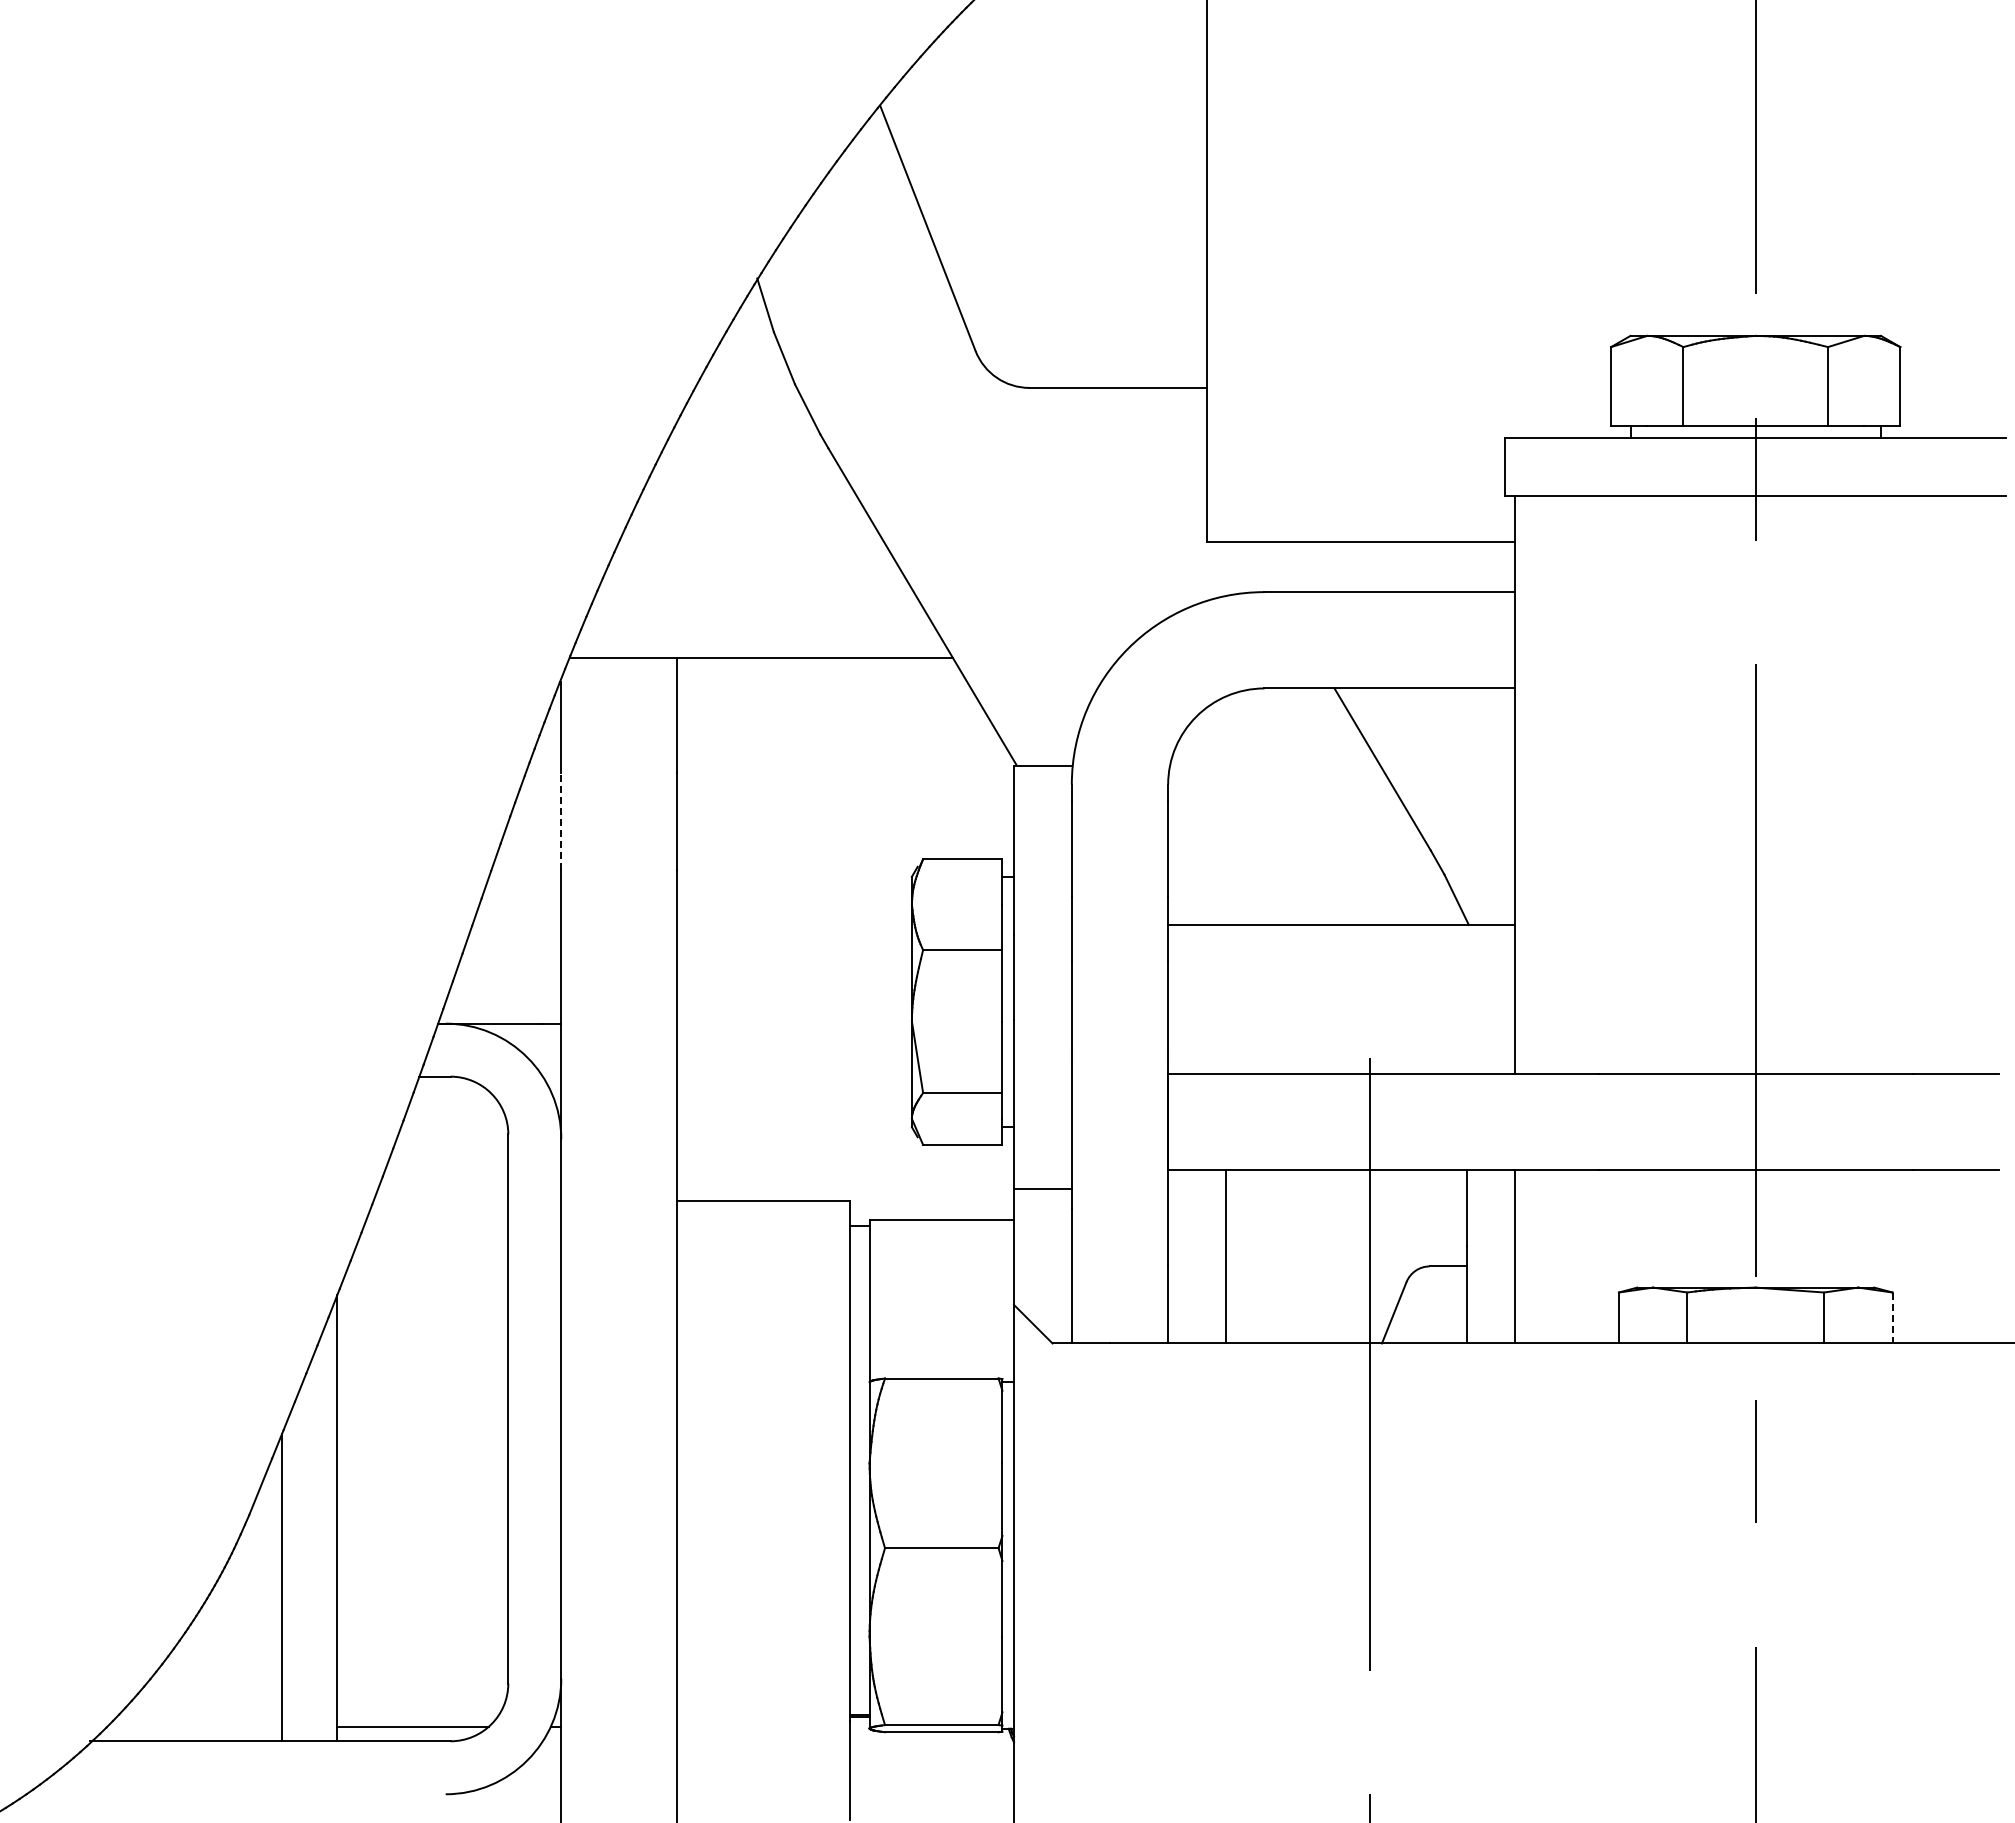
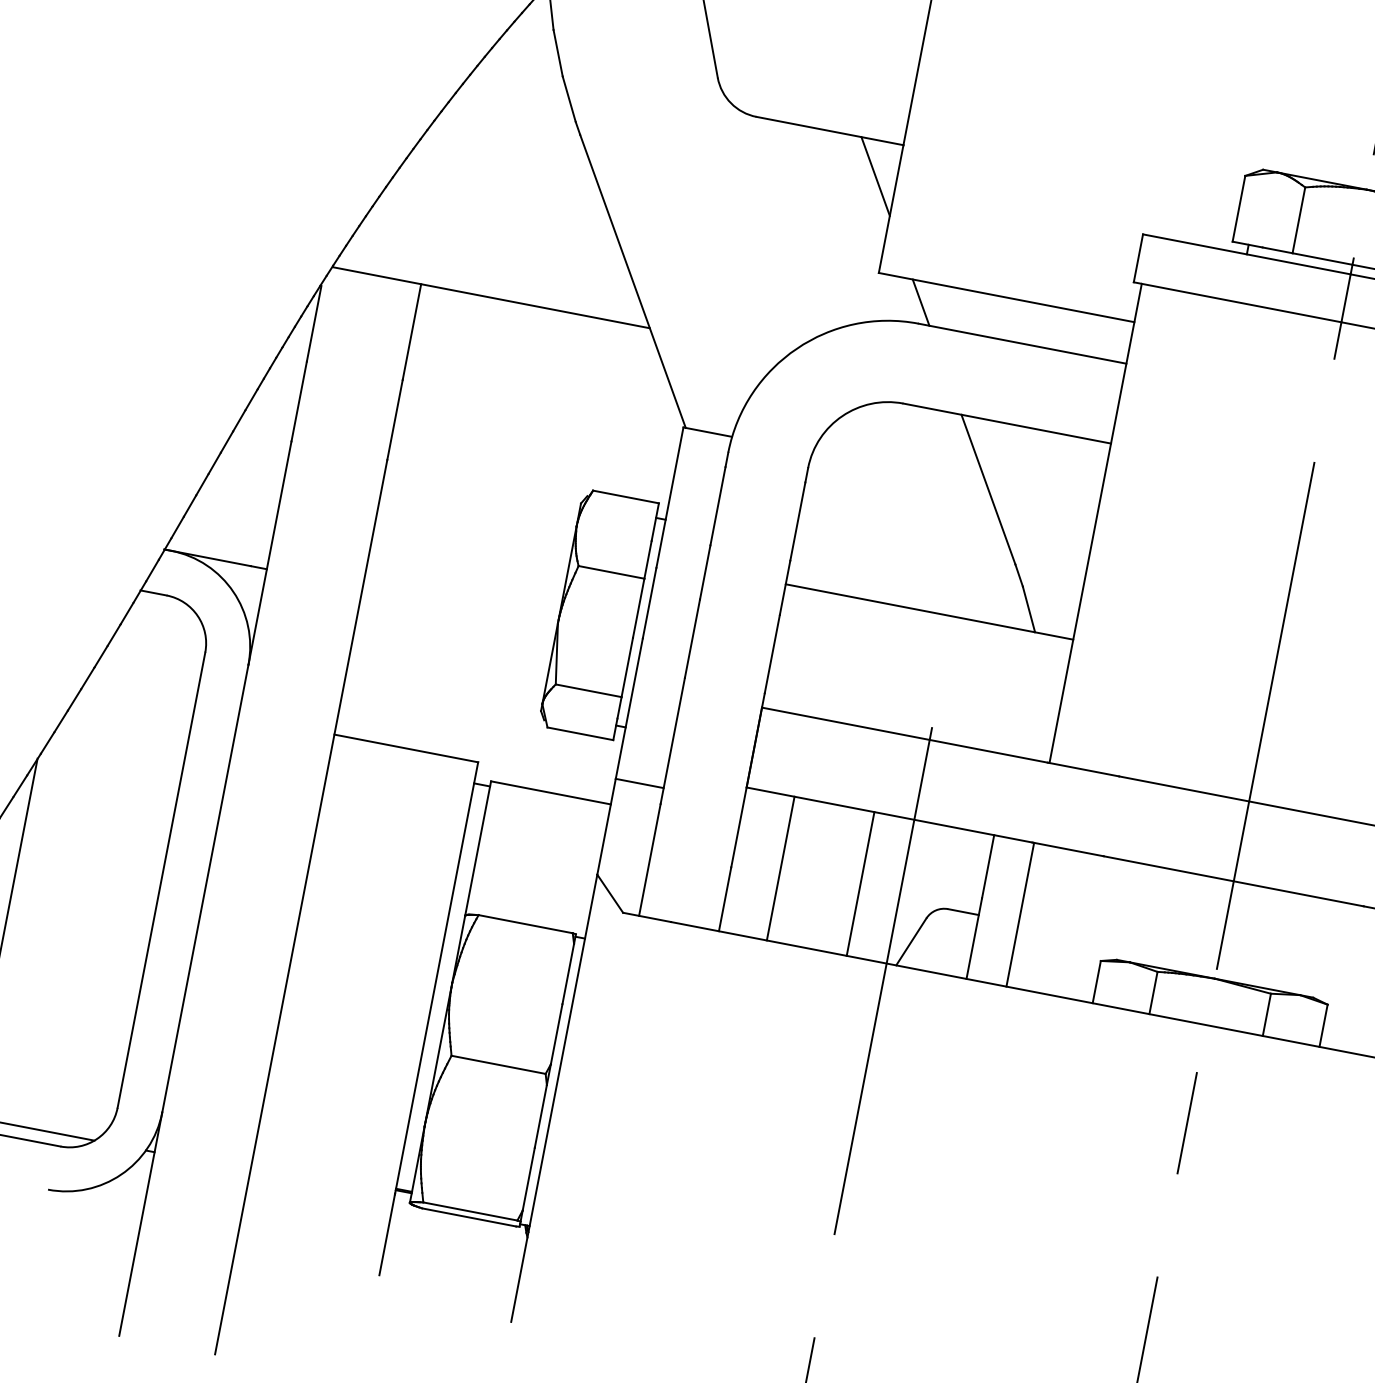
line: (1181, 430) -> (875, 176), added
line: (1262, 567) -> (921, 302), added
line: (561, 820) -> (299, 400), dashed -> solid
line: (1322, 1256) -> (860, 883), added
line: (1892, 1318) -> (1323, 1026), dashed -> solid

